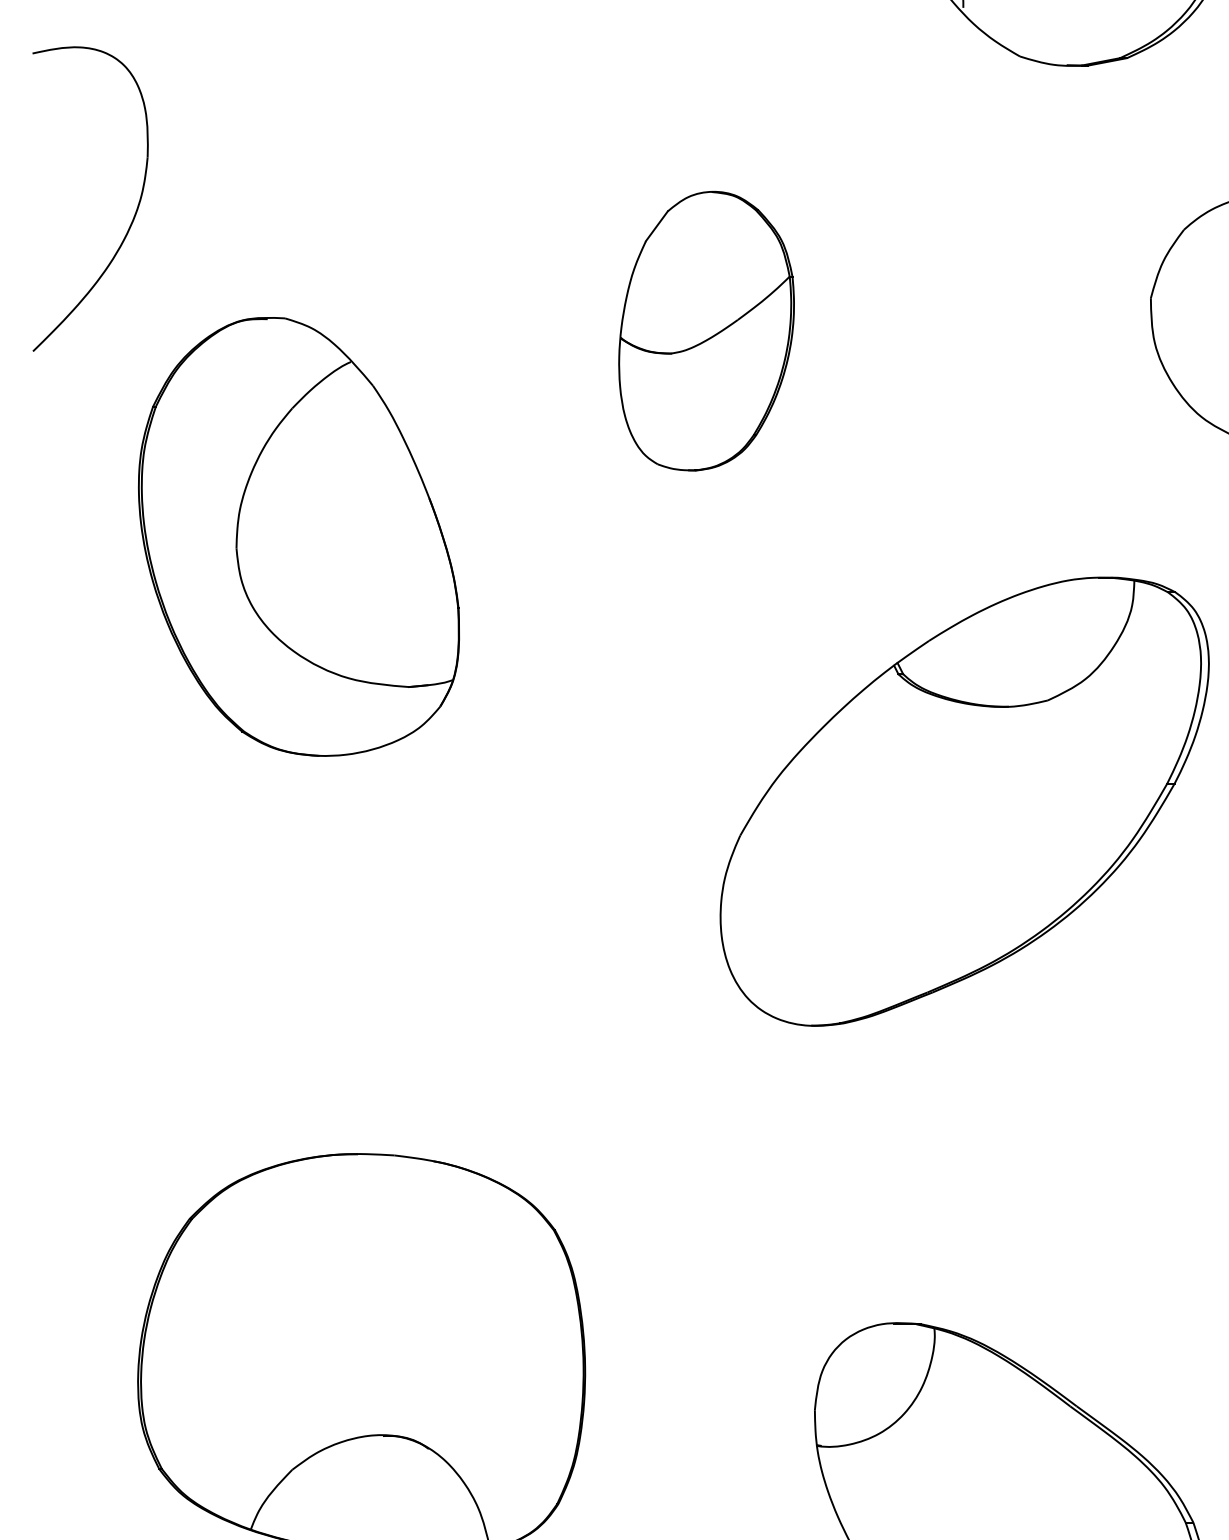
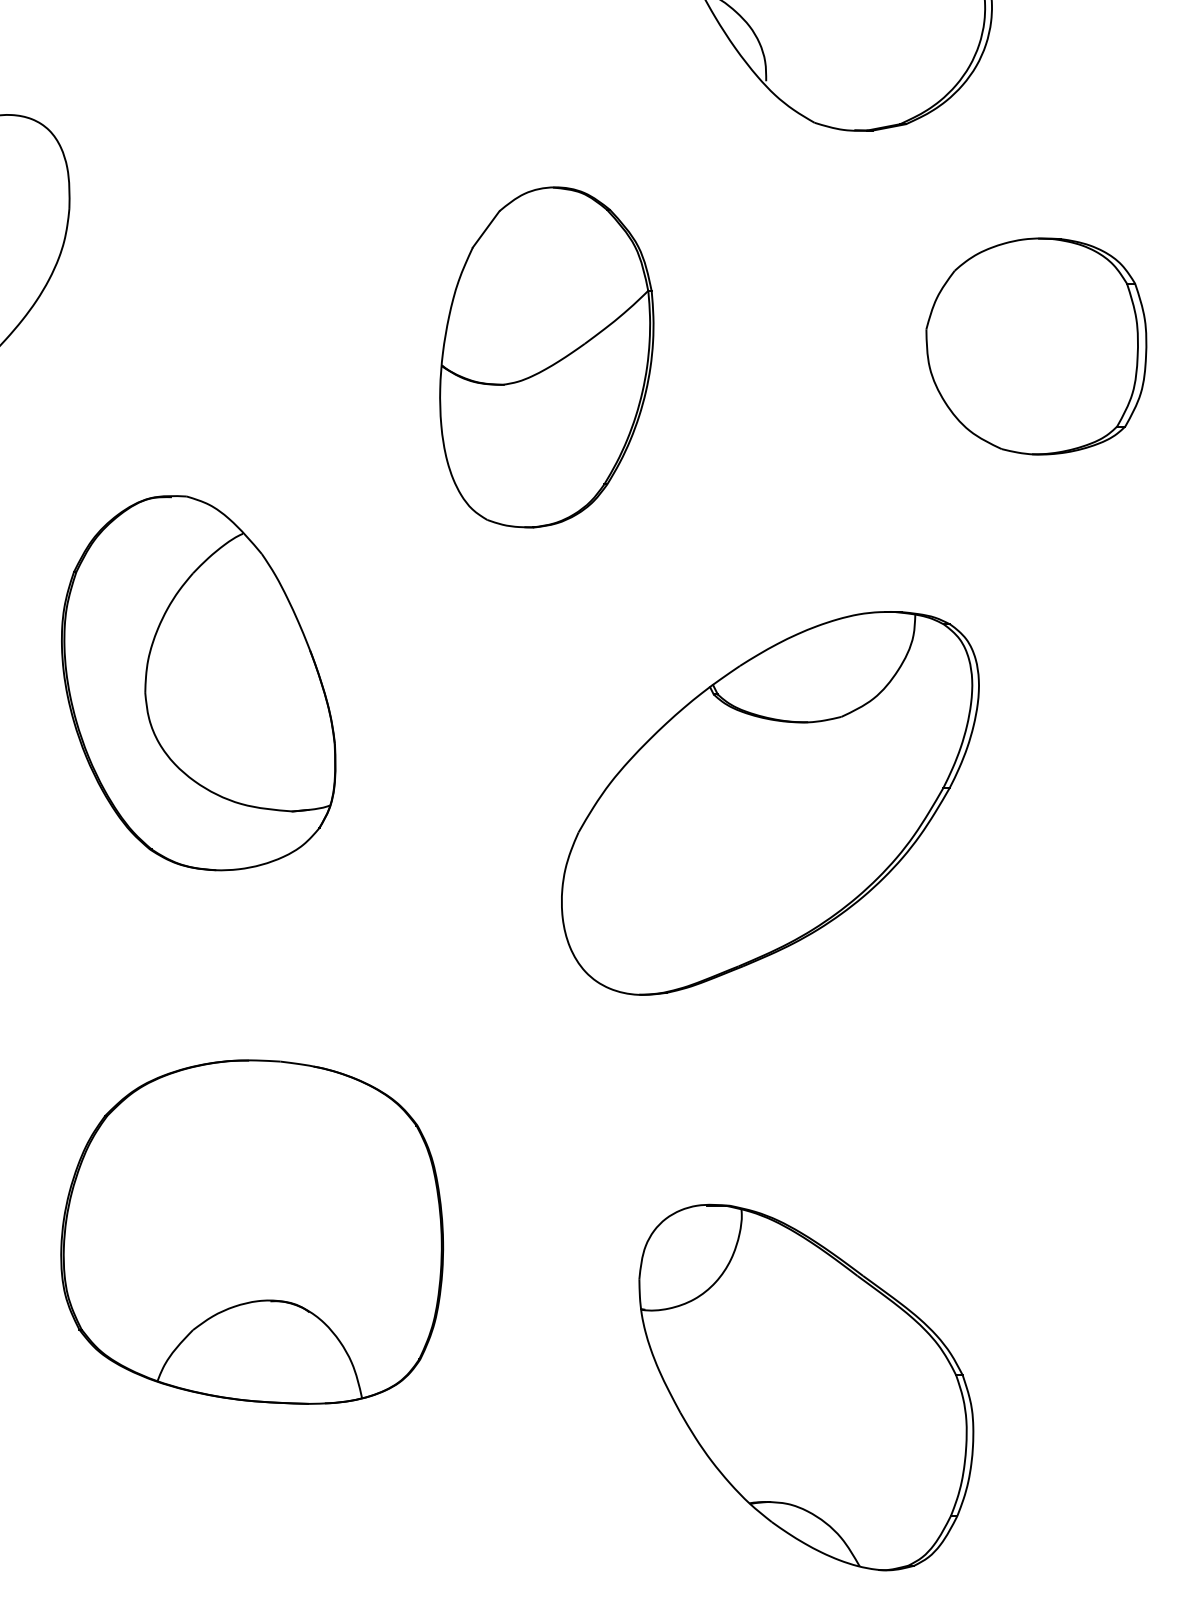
part: (706, 331) -> (546, 357), size x1.43
part: (298, 537) -> (198, 683), moved
part: (964, 801) -> (770, 803), moved

